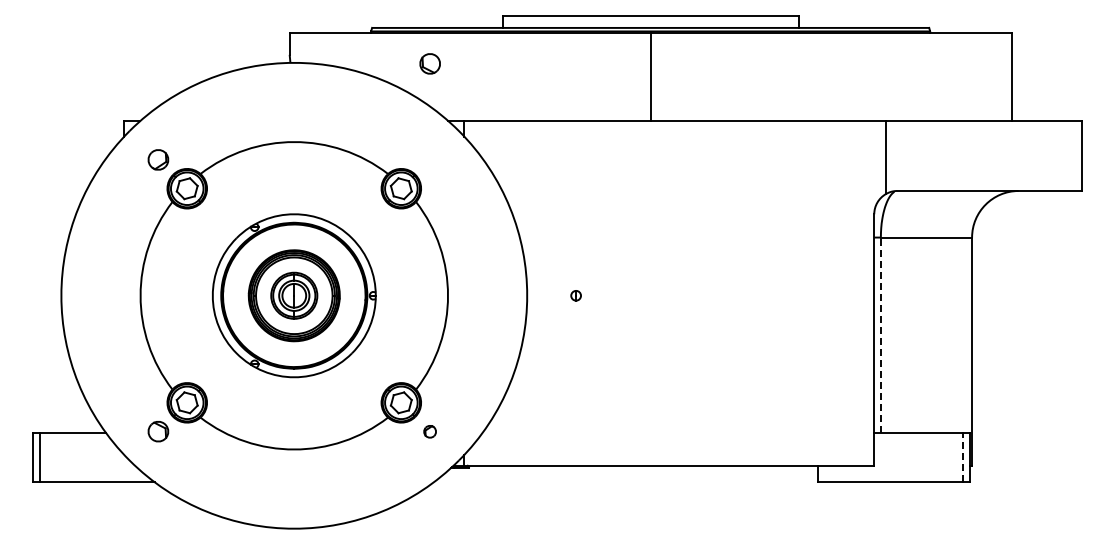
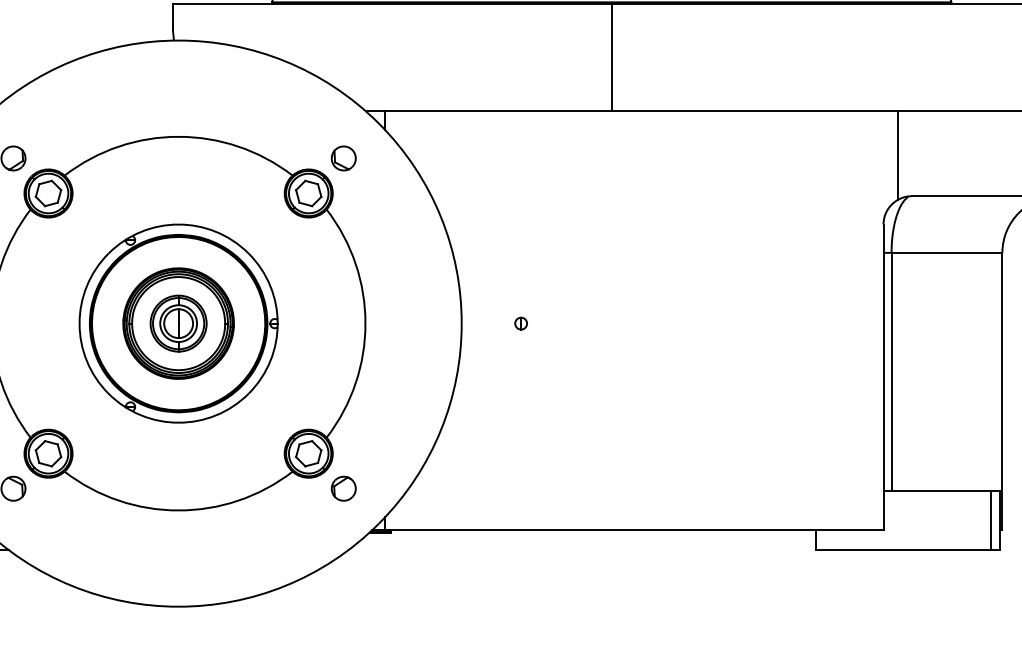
part: (429, 63) -> (342, 157), moved
line: (880, 335) -> (891, 371), dashed -> solid
part: (429, 431) -> (342, 488), size x1.67
line: (962, 457) -> (990, 520), dashed -> solid

